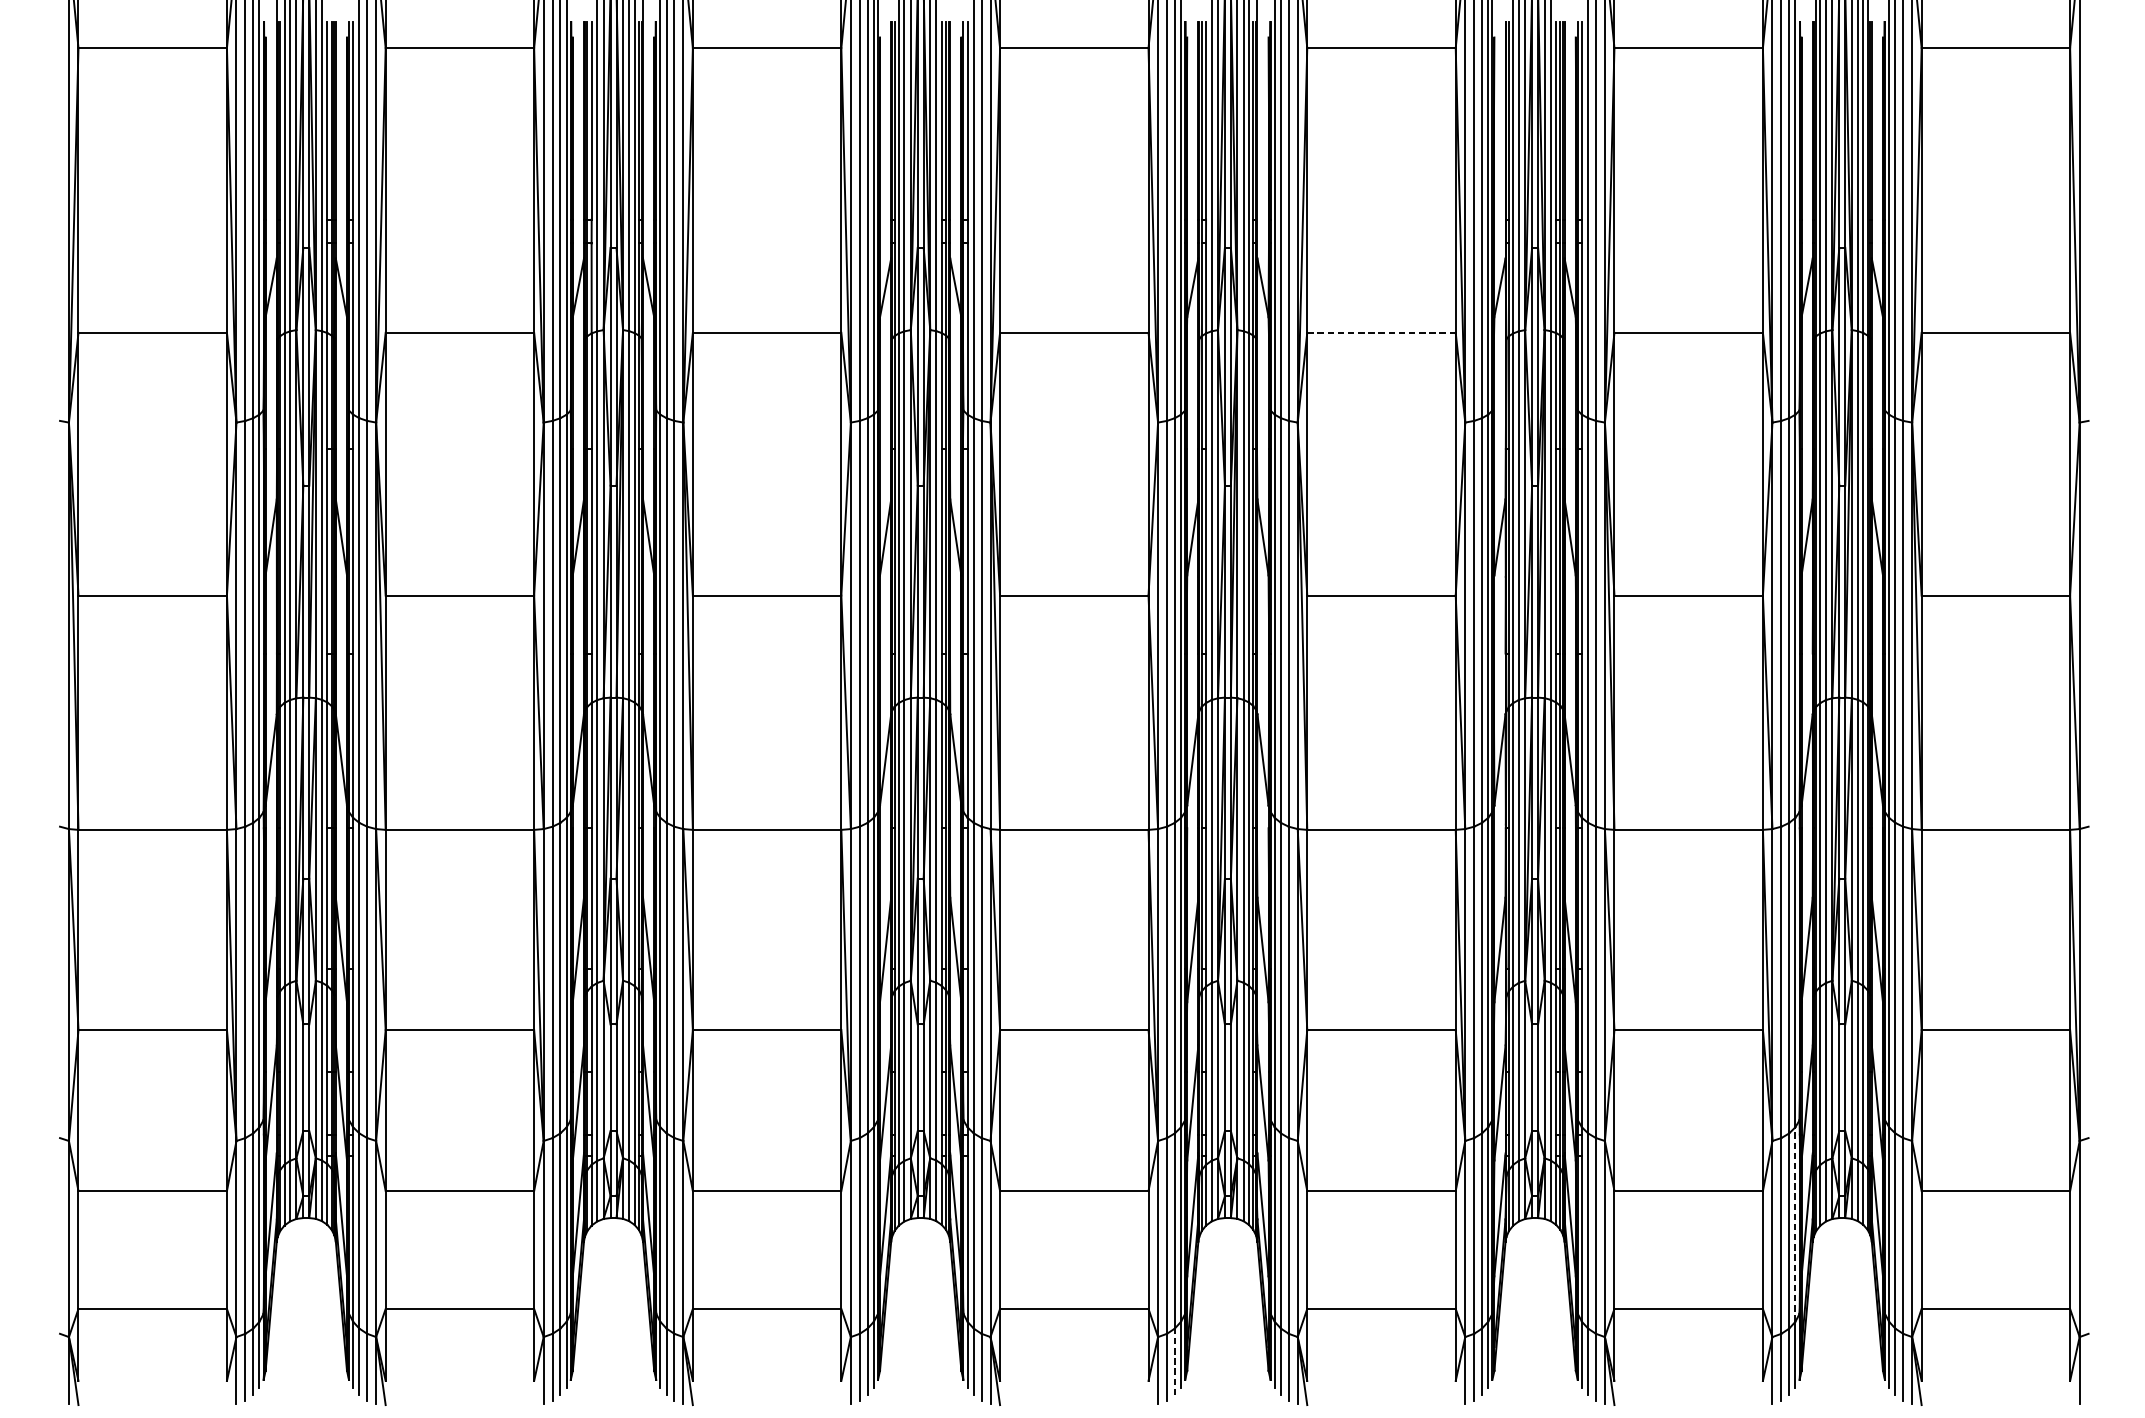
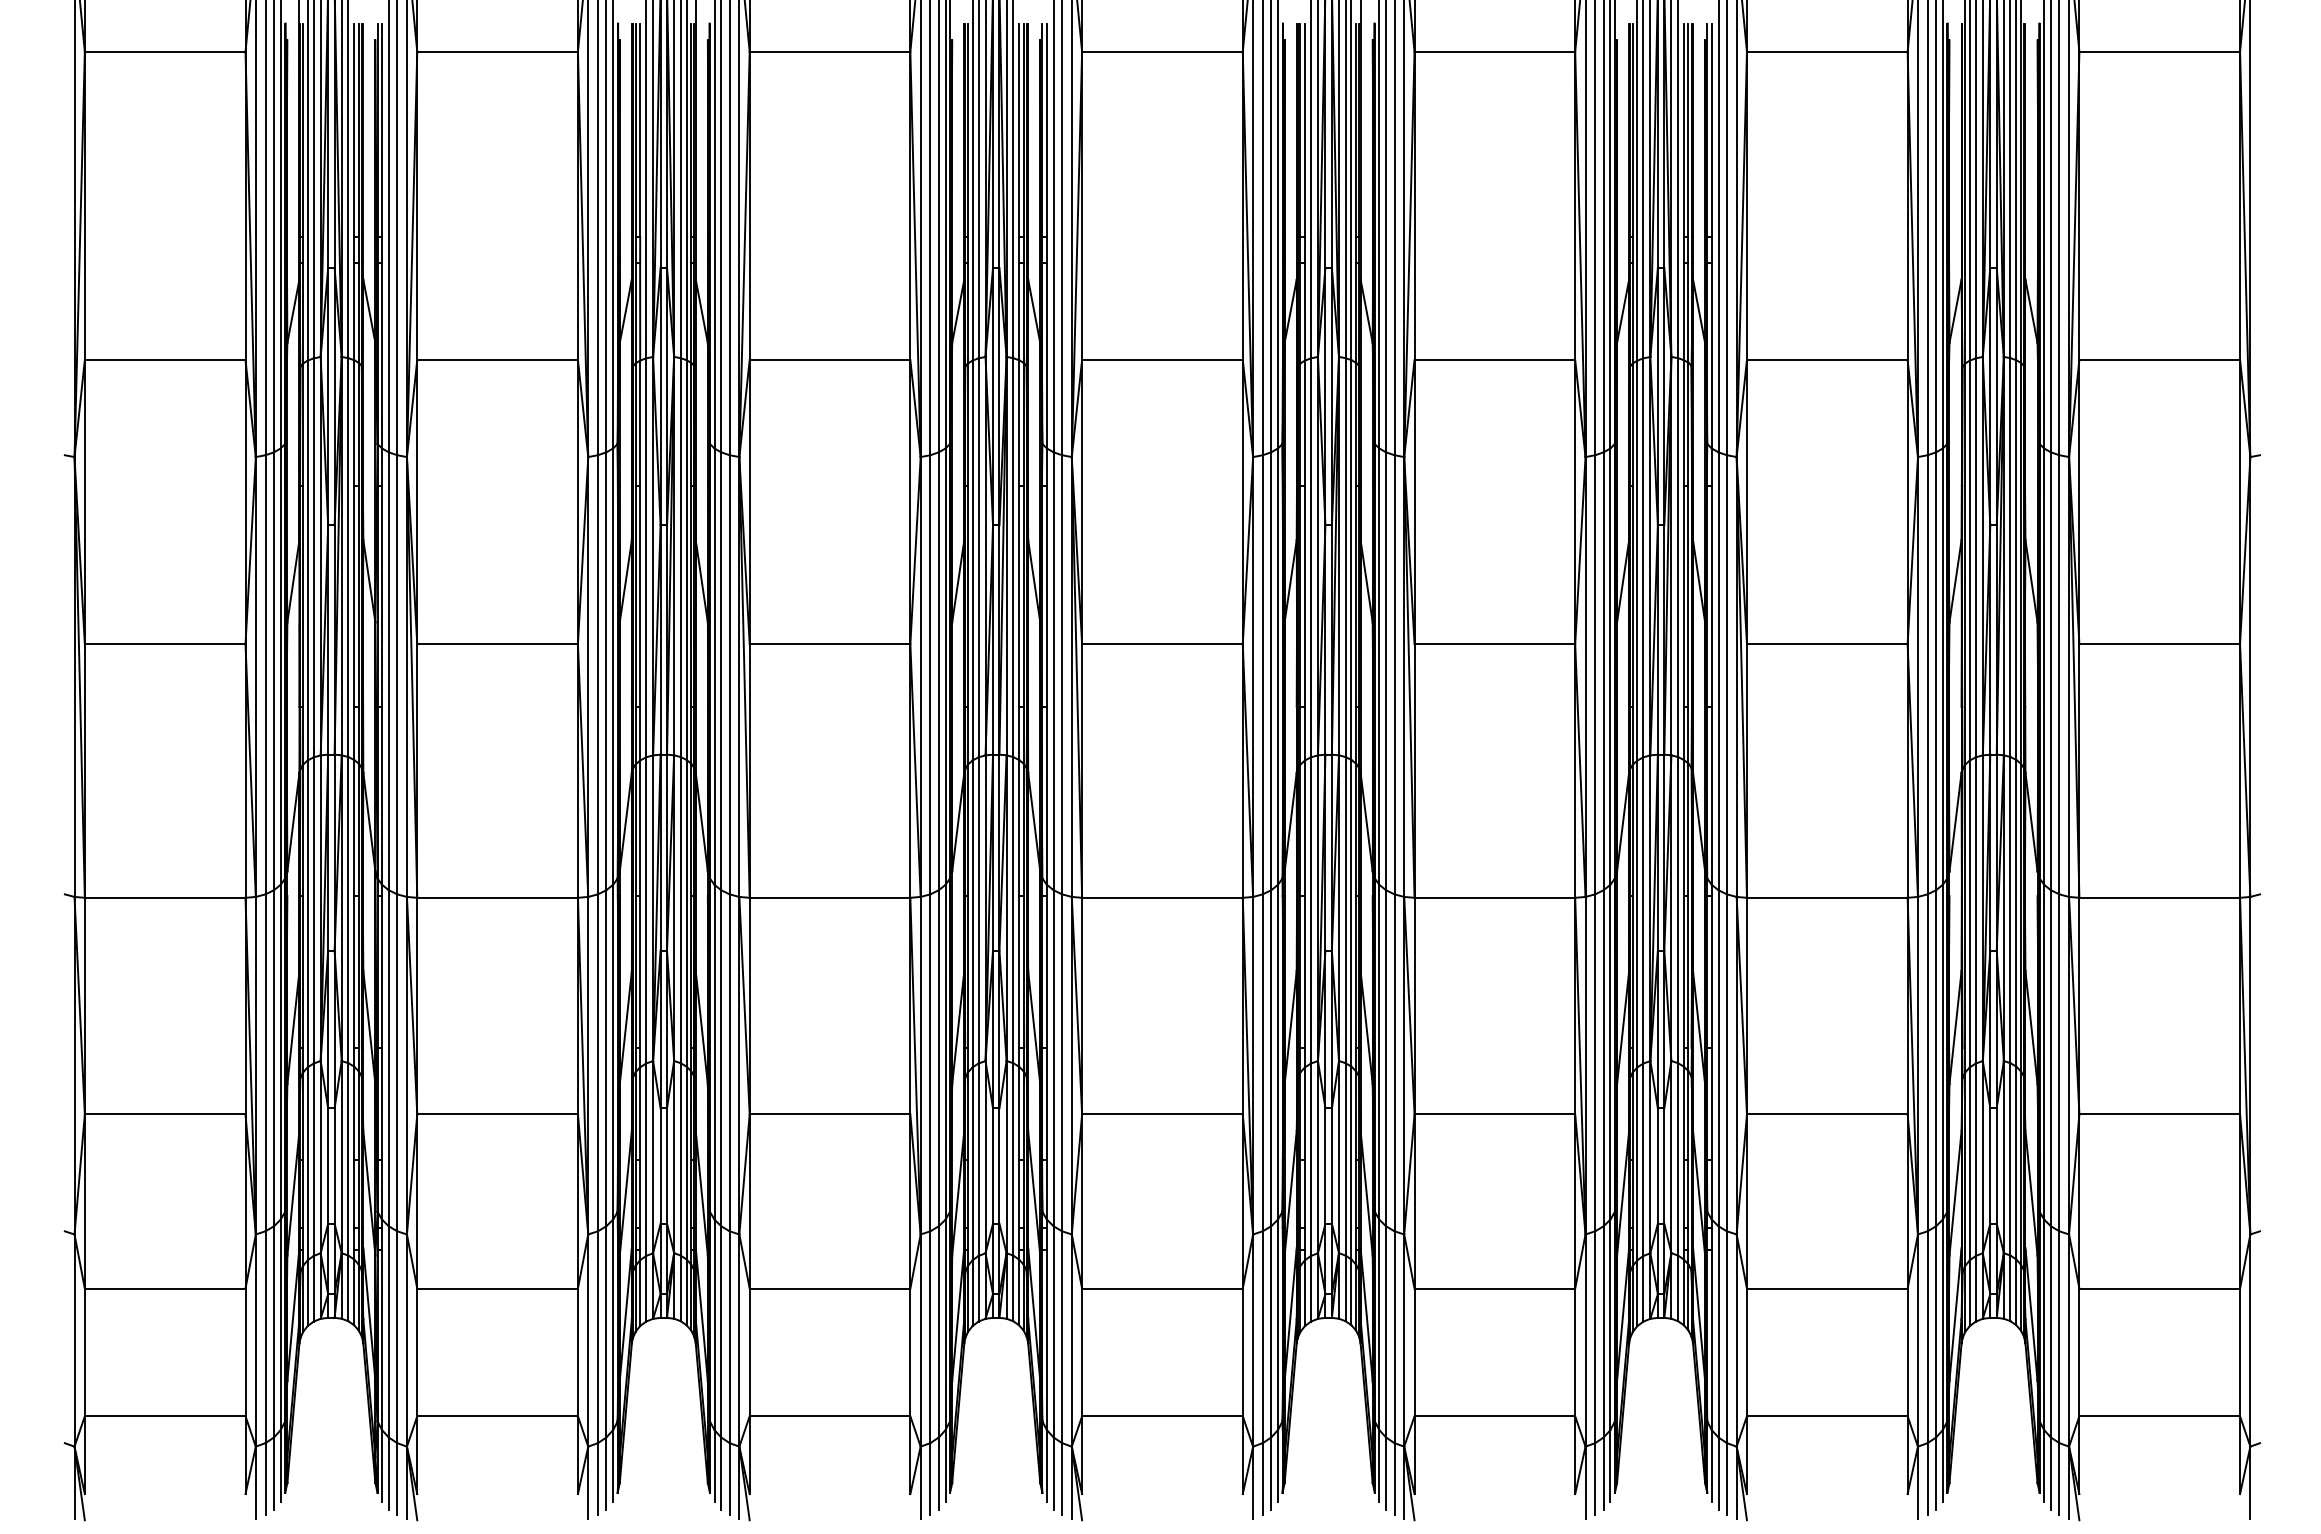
line: (1382, 332) -> (1495, 359), dashed -> solid
line: (1795, 1224) -> (1942, 1324), dashed -> solid
line: (1175, 1361) -> (1271, 1473), dashed -> solid

